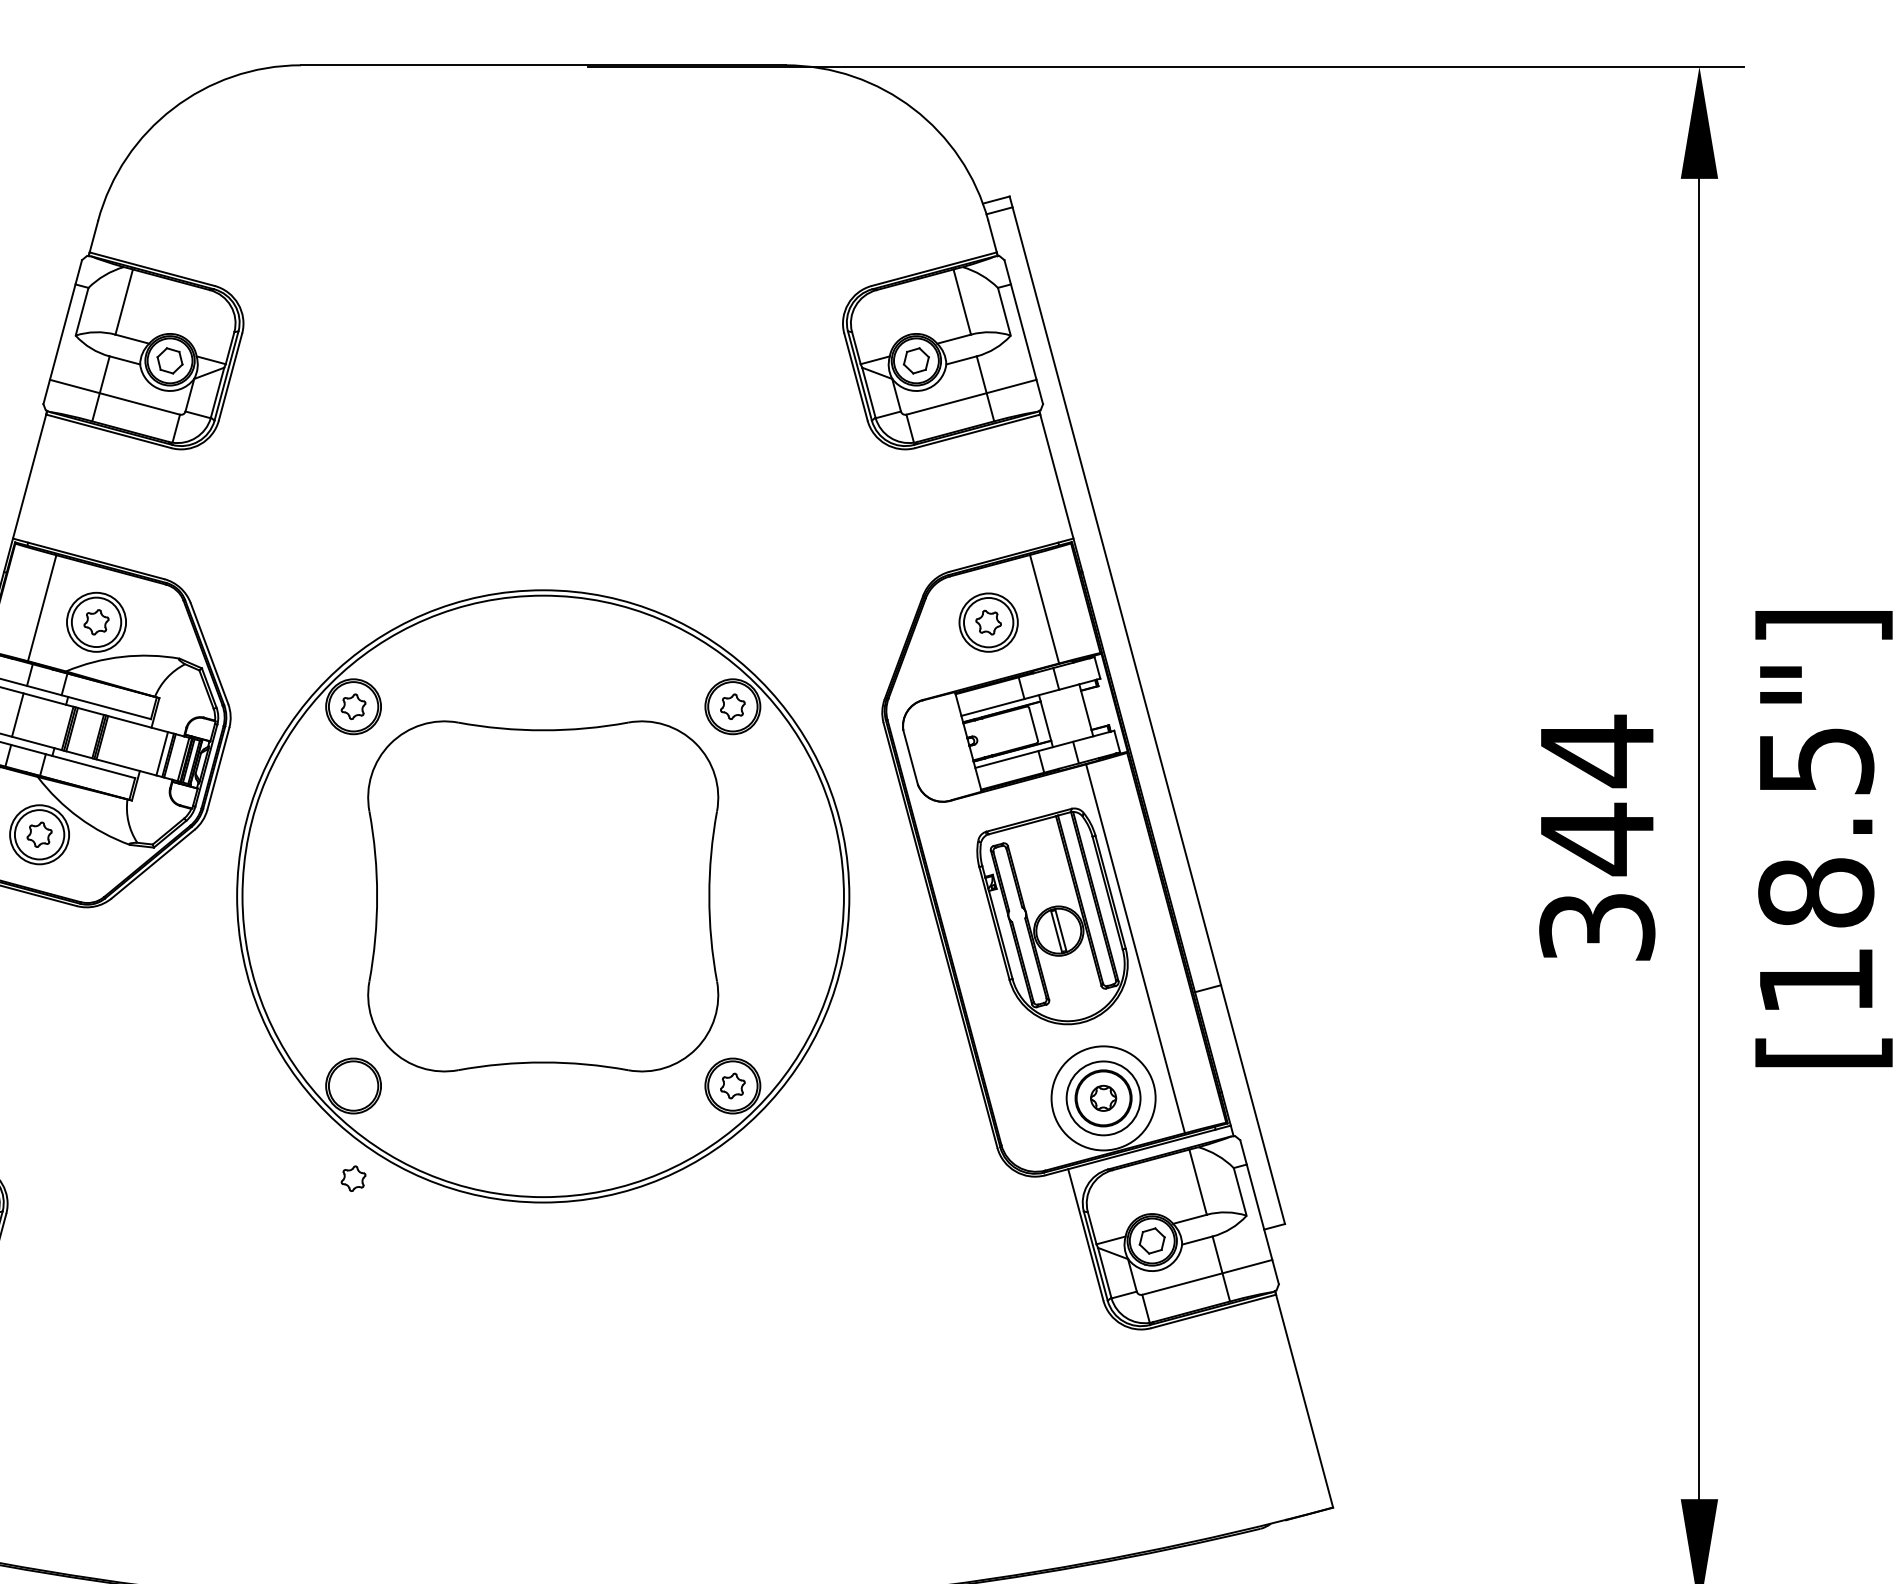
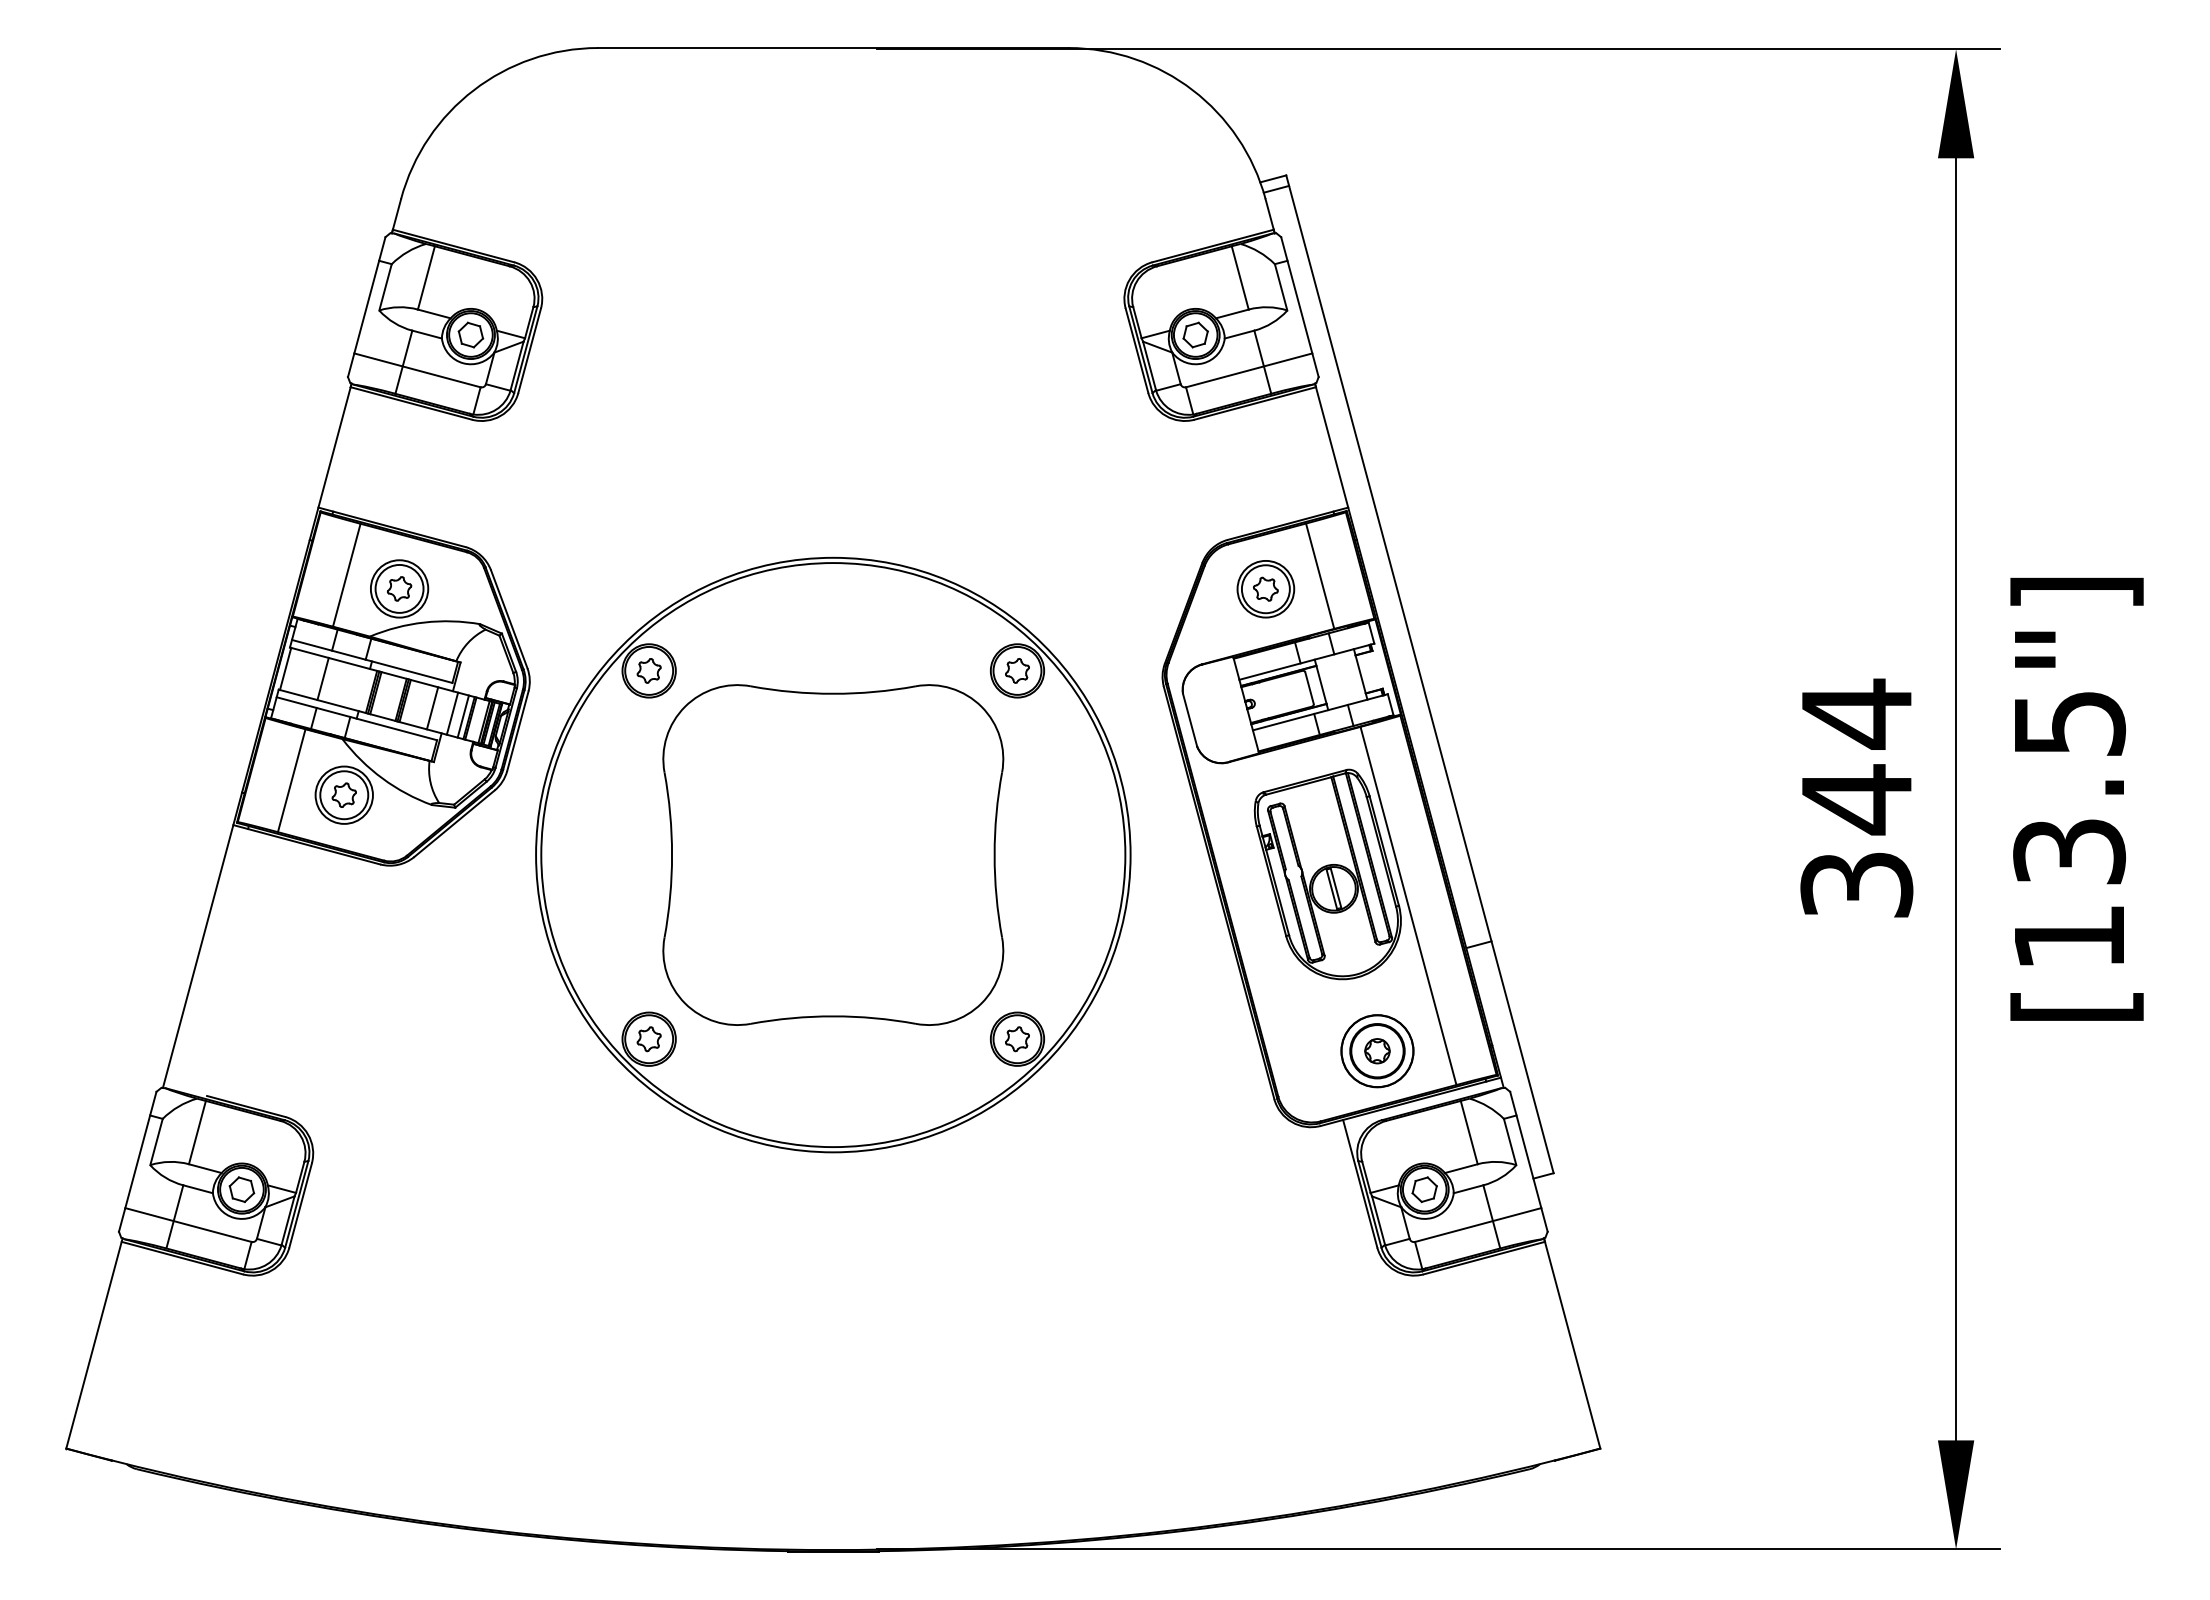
line: (130, 745) -> (432, 708), added
line: (151, 750) -> (452, 713), added
text: (1816, 892) -> (2069, 851), [18.5"] -> [13.5"]
circle: (1103, 1098) -> (1377, 1051), size x0.71
part: (352, 1179) -> (648, 1039), moved

